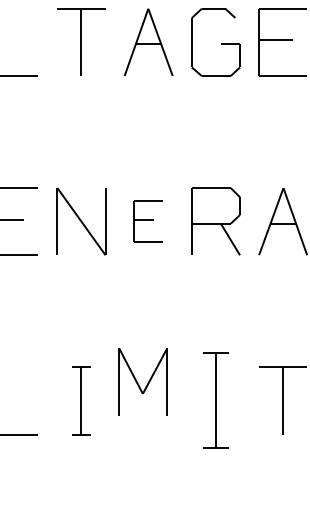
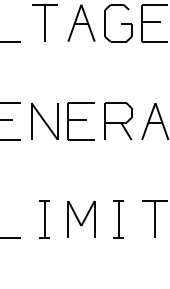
part: (146, 221) -> (80, 121), size x1.67
part: (143, 380) -> (81, 218), moved
part: (216, 400) -> (118, 219), size x0.71

